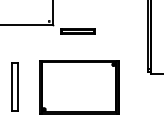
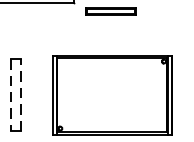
line: (18, 86) -> (21, 94), solid -> dashed
line: (11, 87) -> (11, 95), solid -> dashed

